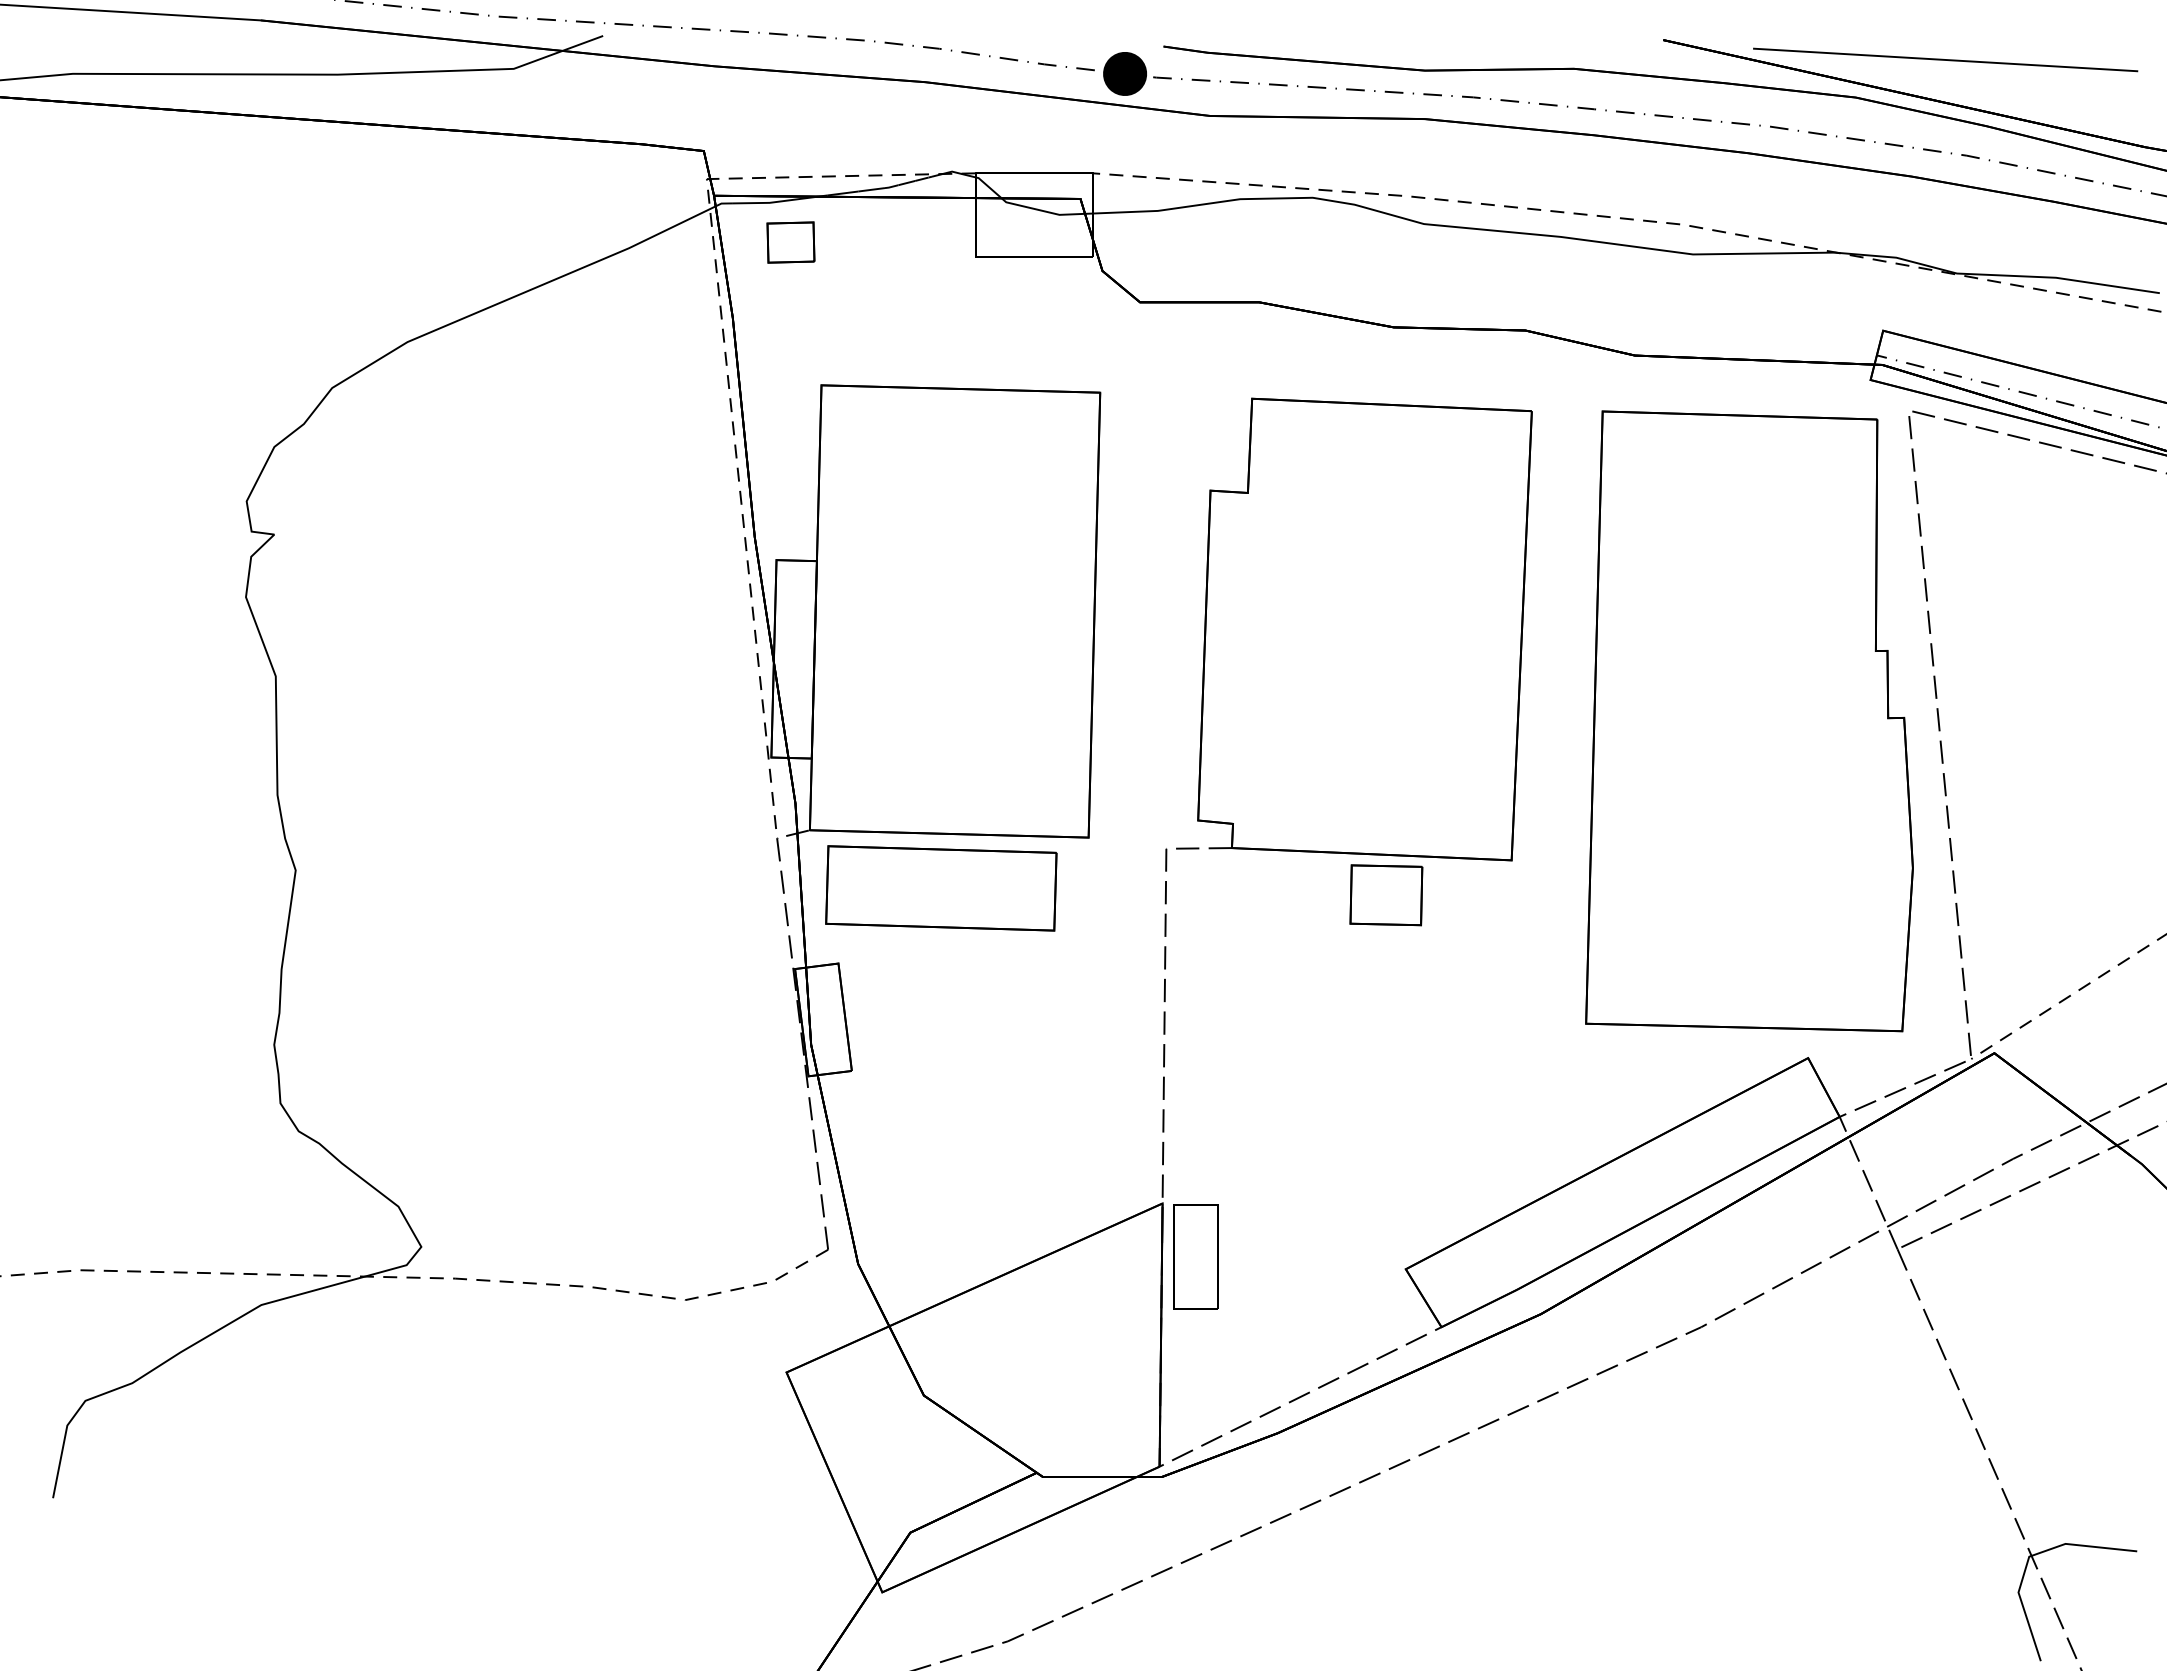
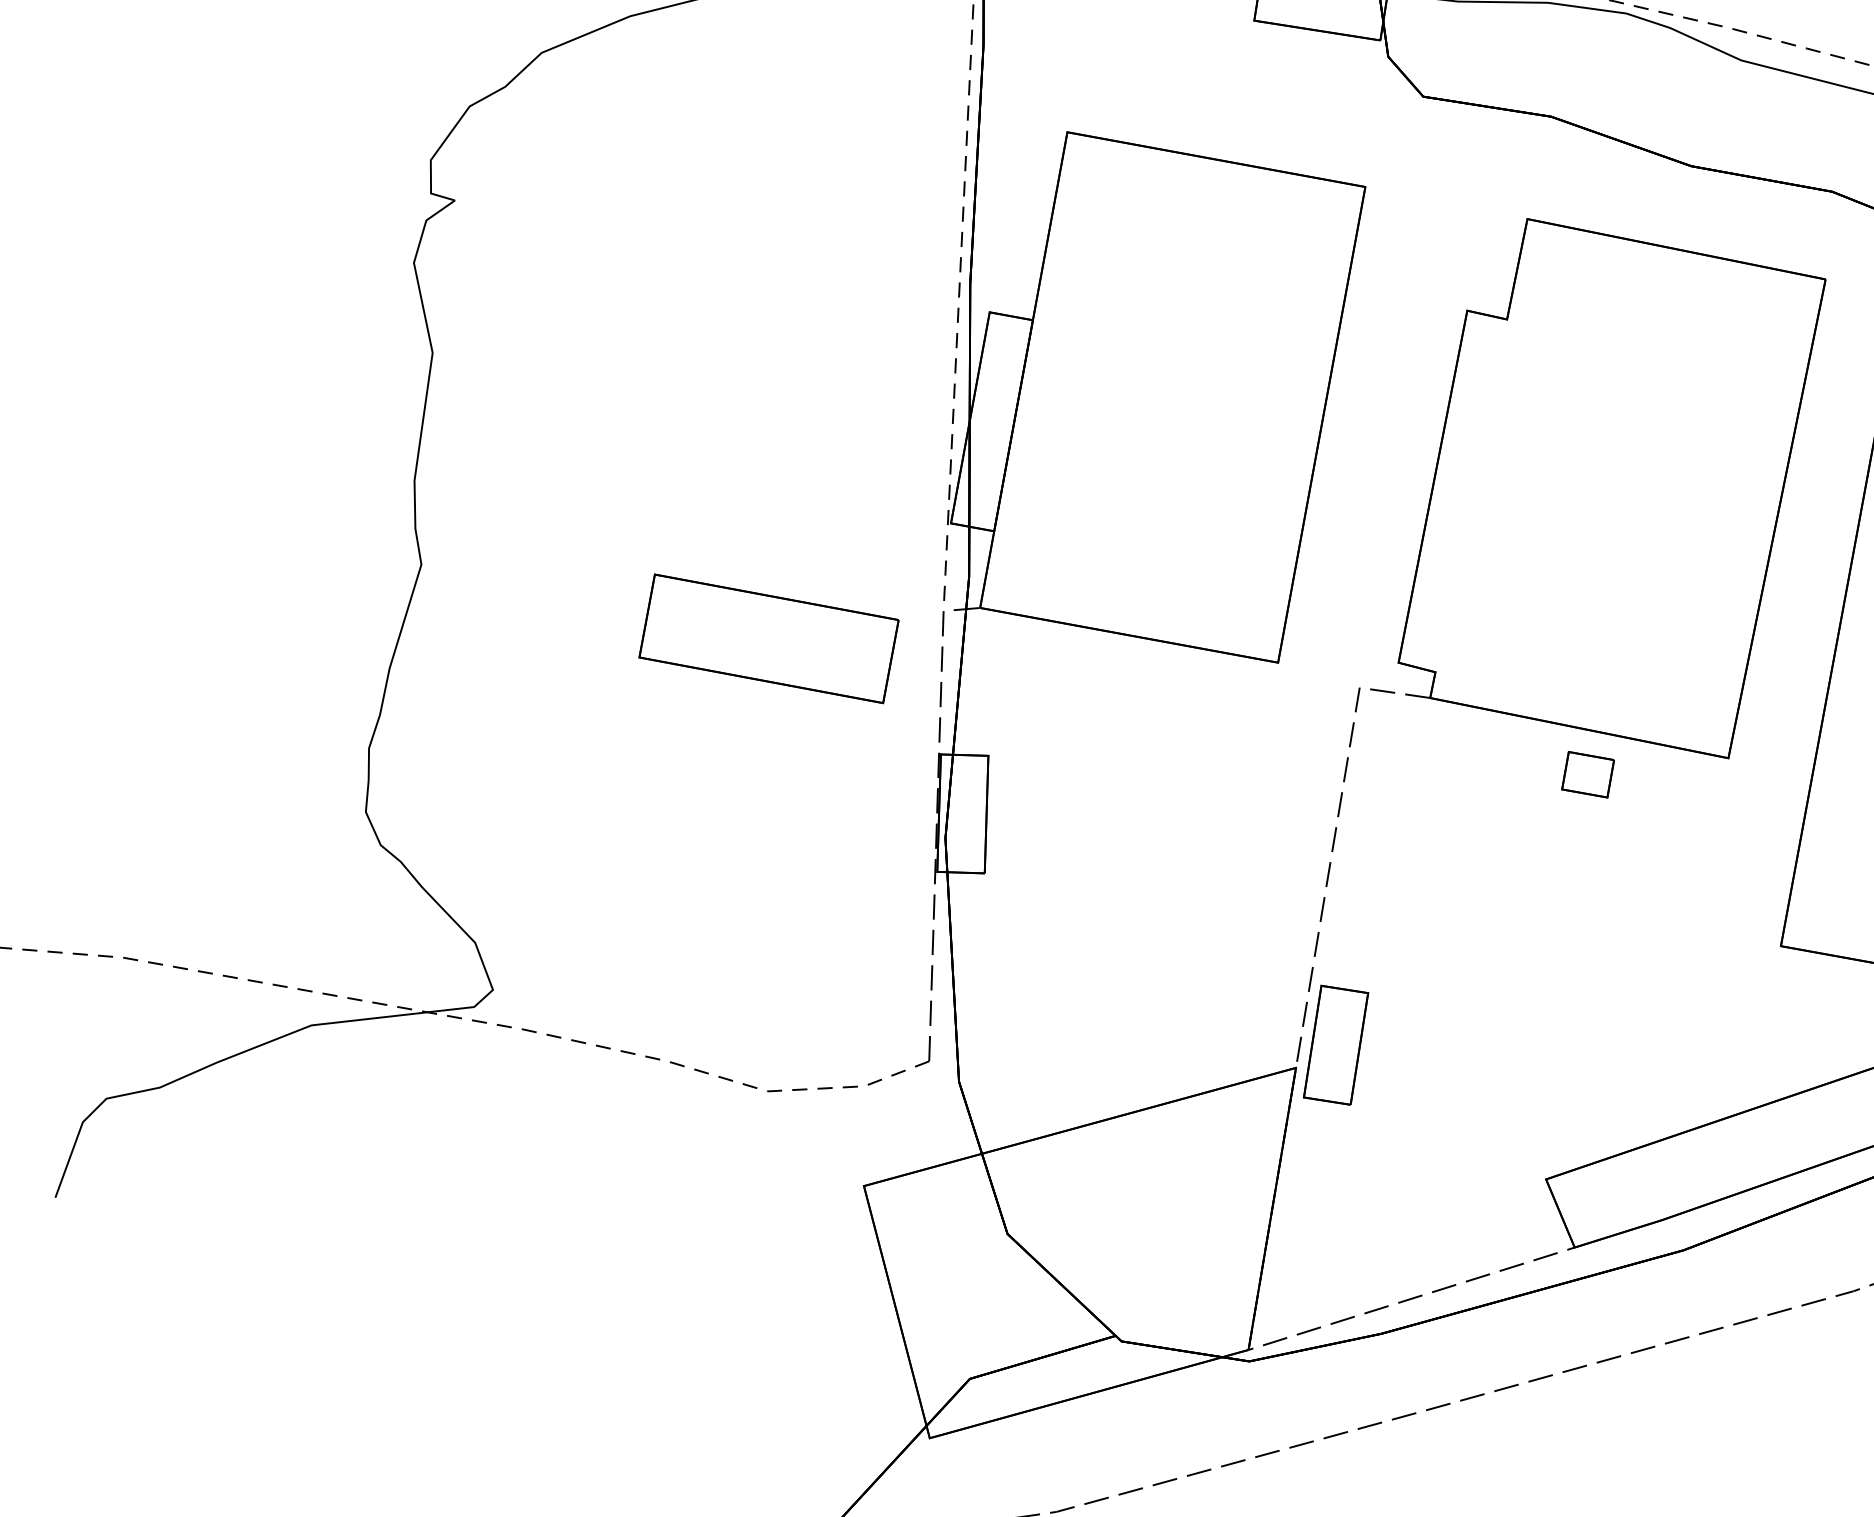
part: (941, 888) -> (769, 638), moved
part: (1386, 895) -> (1588, 774), size x0.6
part: (1195, 1256) -> (1335, 1044), moved

